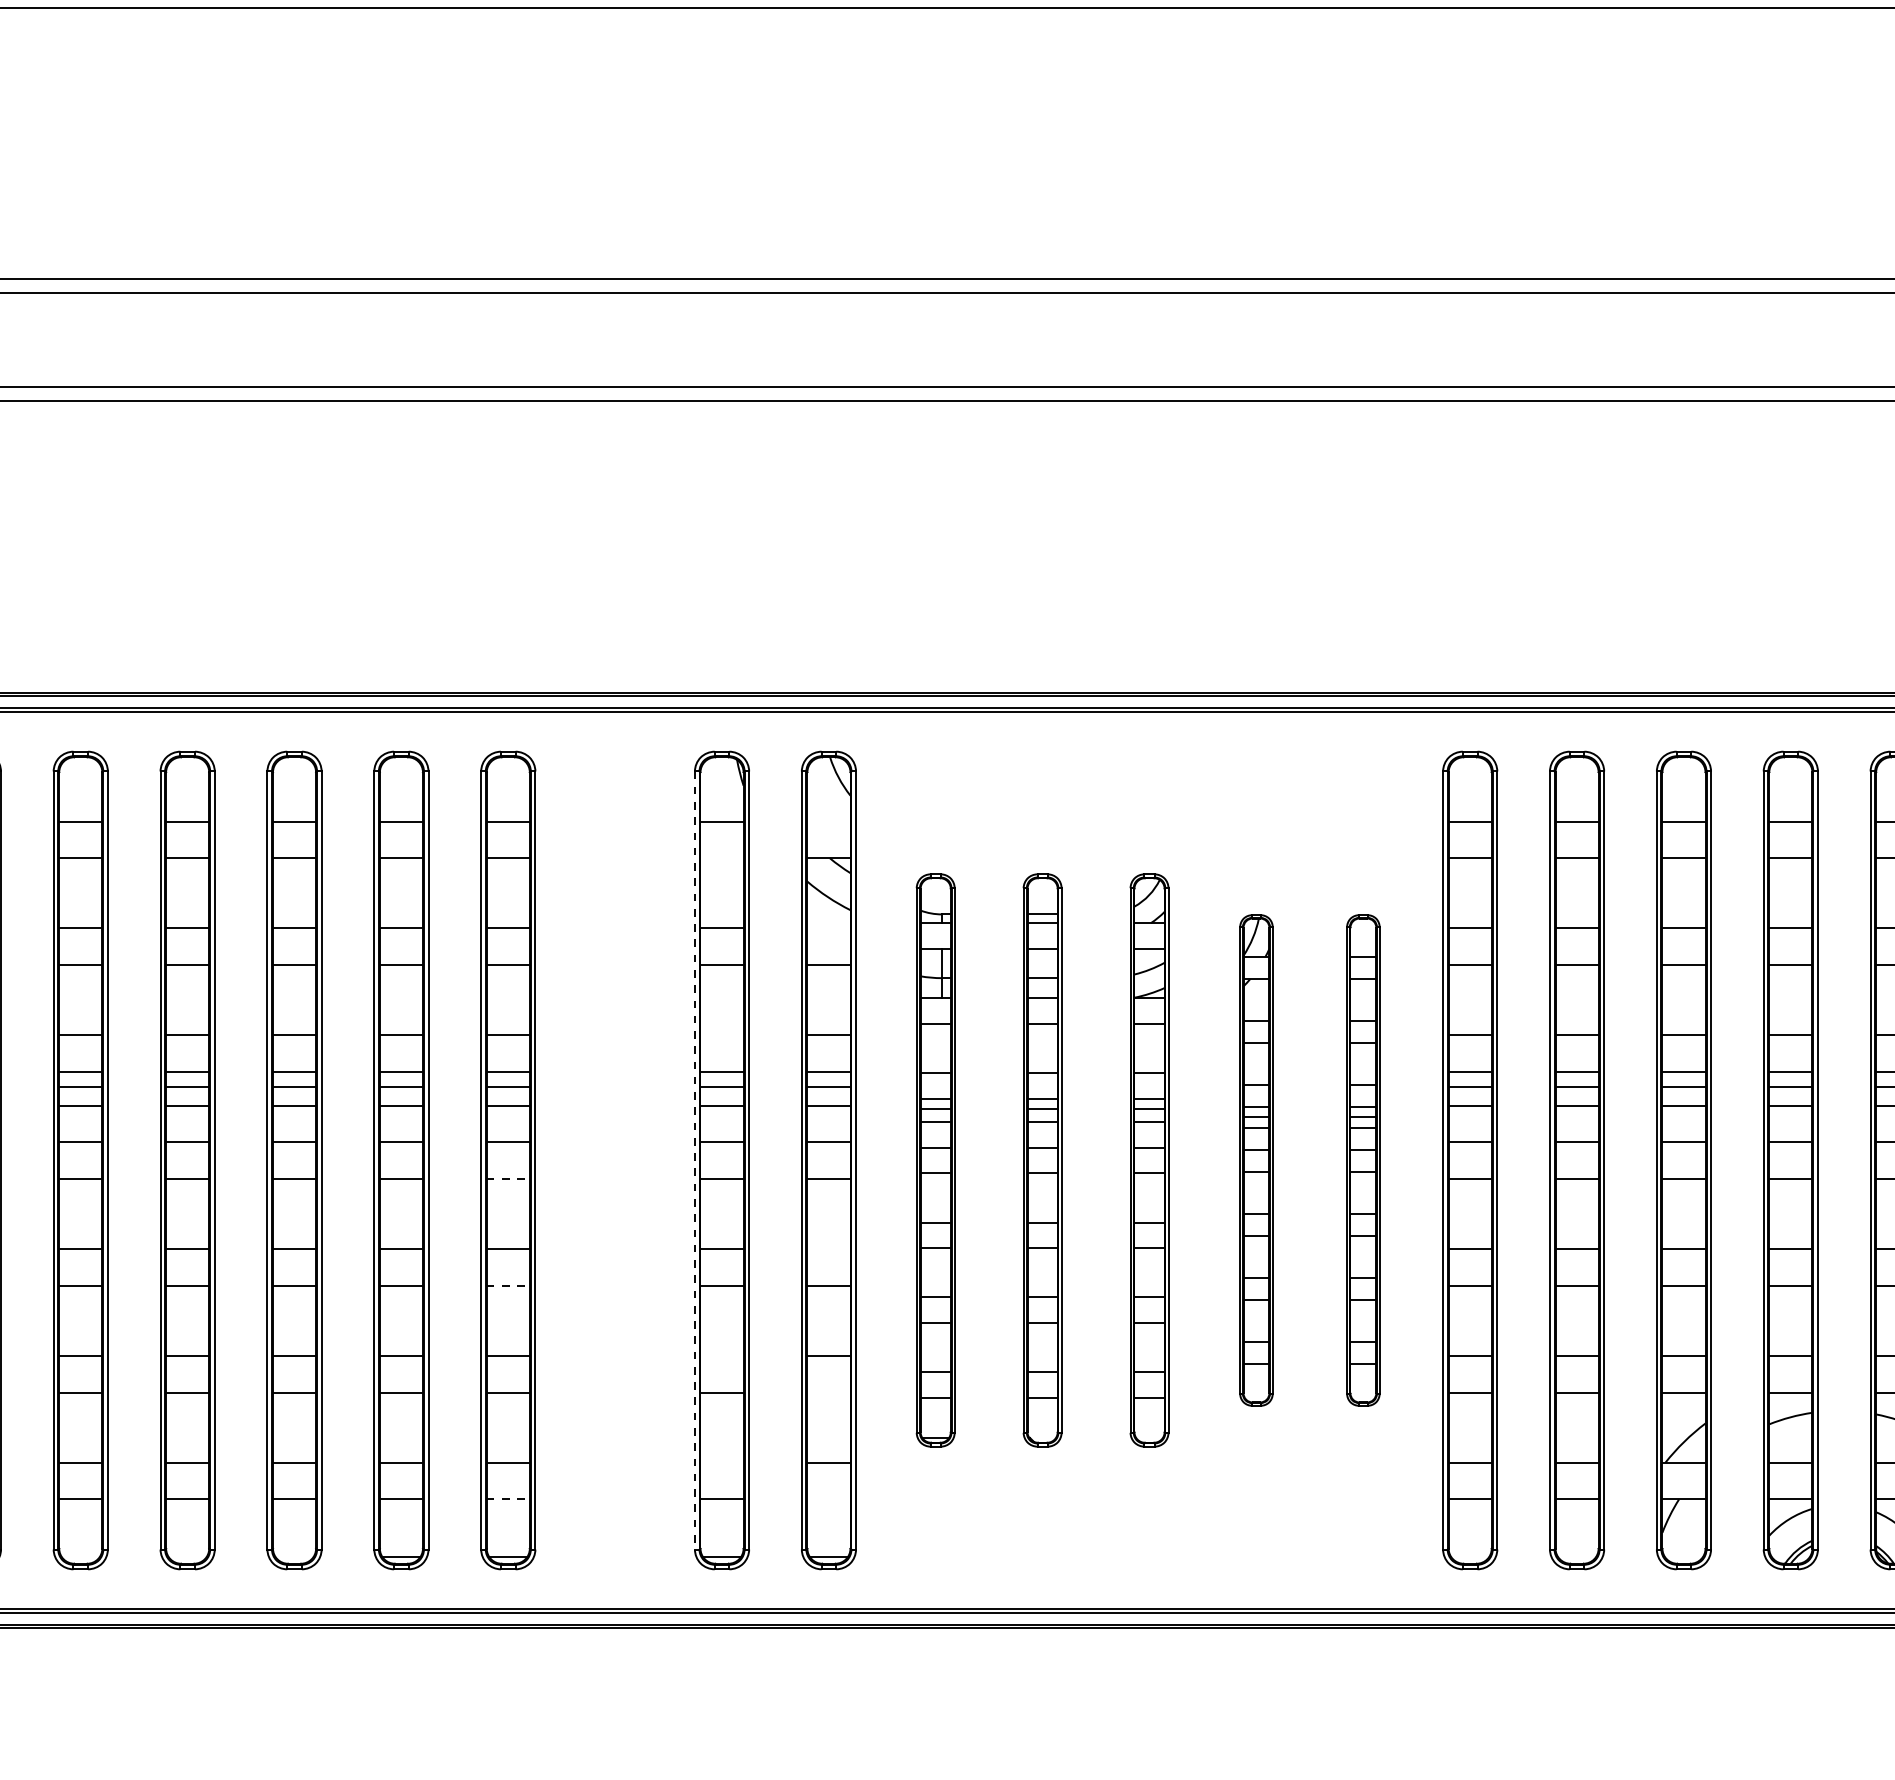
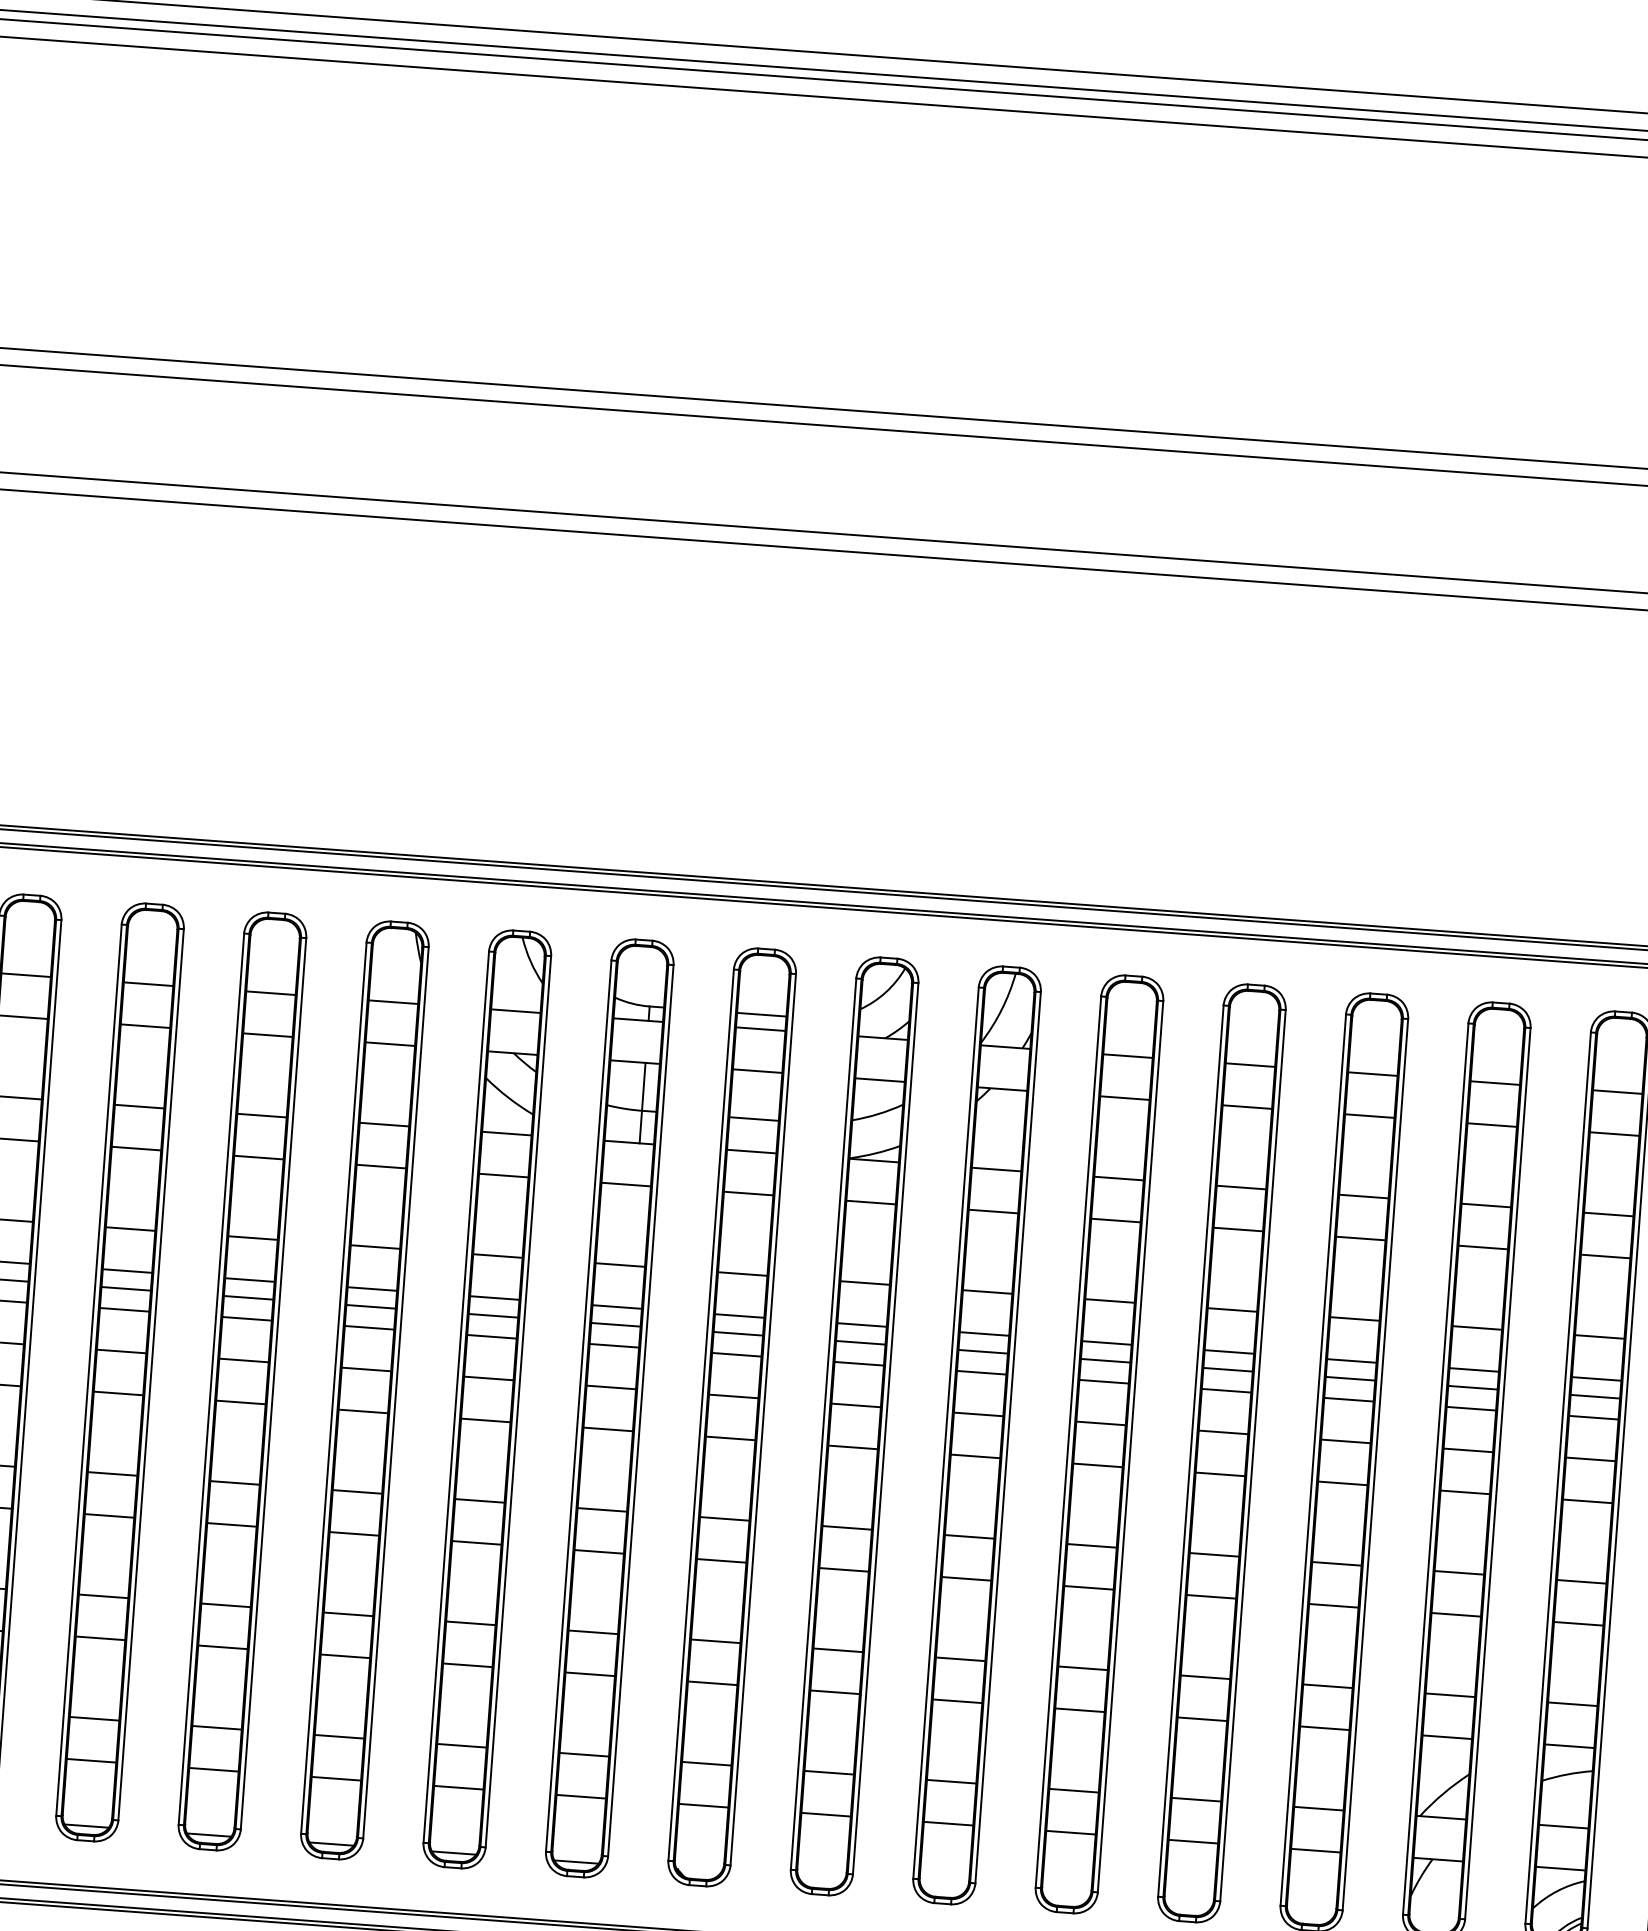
line: (828, 821) -> (515, 1011), added
line: (721, 858) -> (389, 1044), added
line: (828, 928) -> (506, 1133), added
line: (721, 1035) -> (374, 1247), added
part: (615, 1160) -> (242, 1381), added
part: (935, 1160) -> (609, 1408), size x1.43
part: (1042, 1160) -> (731, 1417), size x1.43
part: (1149, 1160) -> (854, 1426), size x1.43
part: (1256, 1160) -> (977, 1435), size x1.67
part: (1363, 1160) -> (1099, 1444), size x1.67
line: (694, 1161) -> (333, 1389), dashed -> solid
line: (508, 1178) -> (118, 1393), dashed -> solid
line: (828, 1249) -> (479, 1501), added
line: (508, 1285) -> (109, 1515), dashed -> solid
line: (721, 1355) -> (347, 1613), added
line: (828, 1392) -> (467, 1665), added
line: (721, 1462) -> (338, 1736), added
line: (508, 1499) -> (91, 1760), dashed -> solid
line: (828, 1499) -> (458, 1787), added

